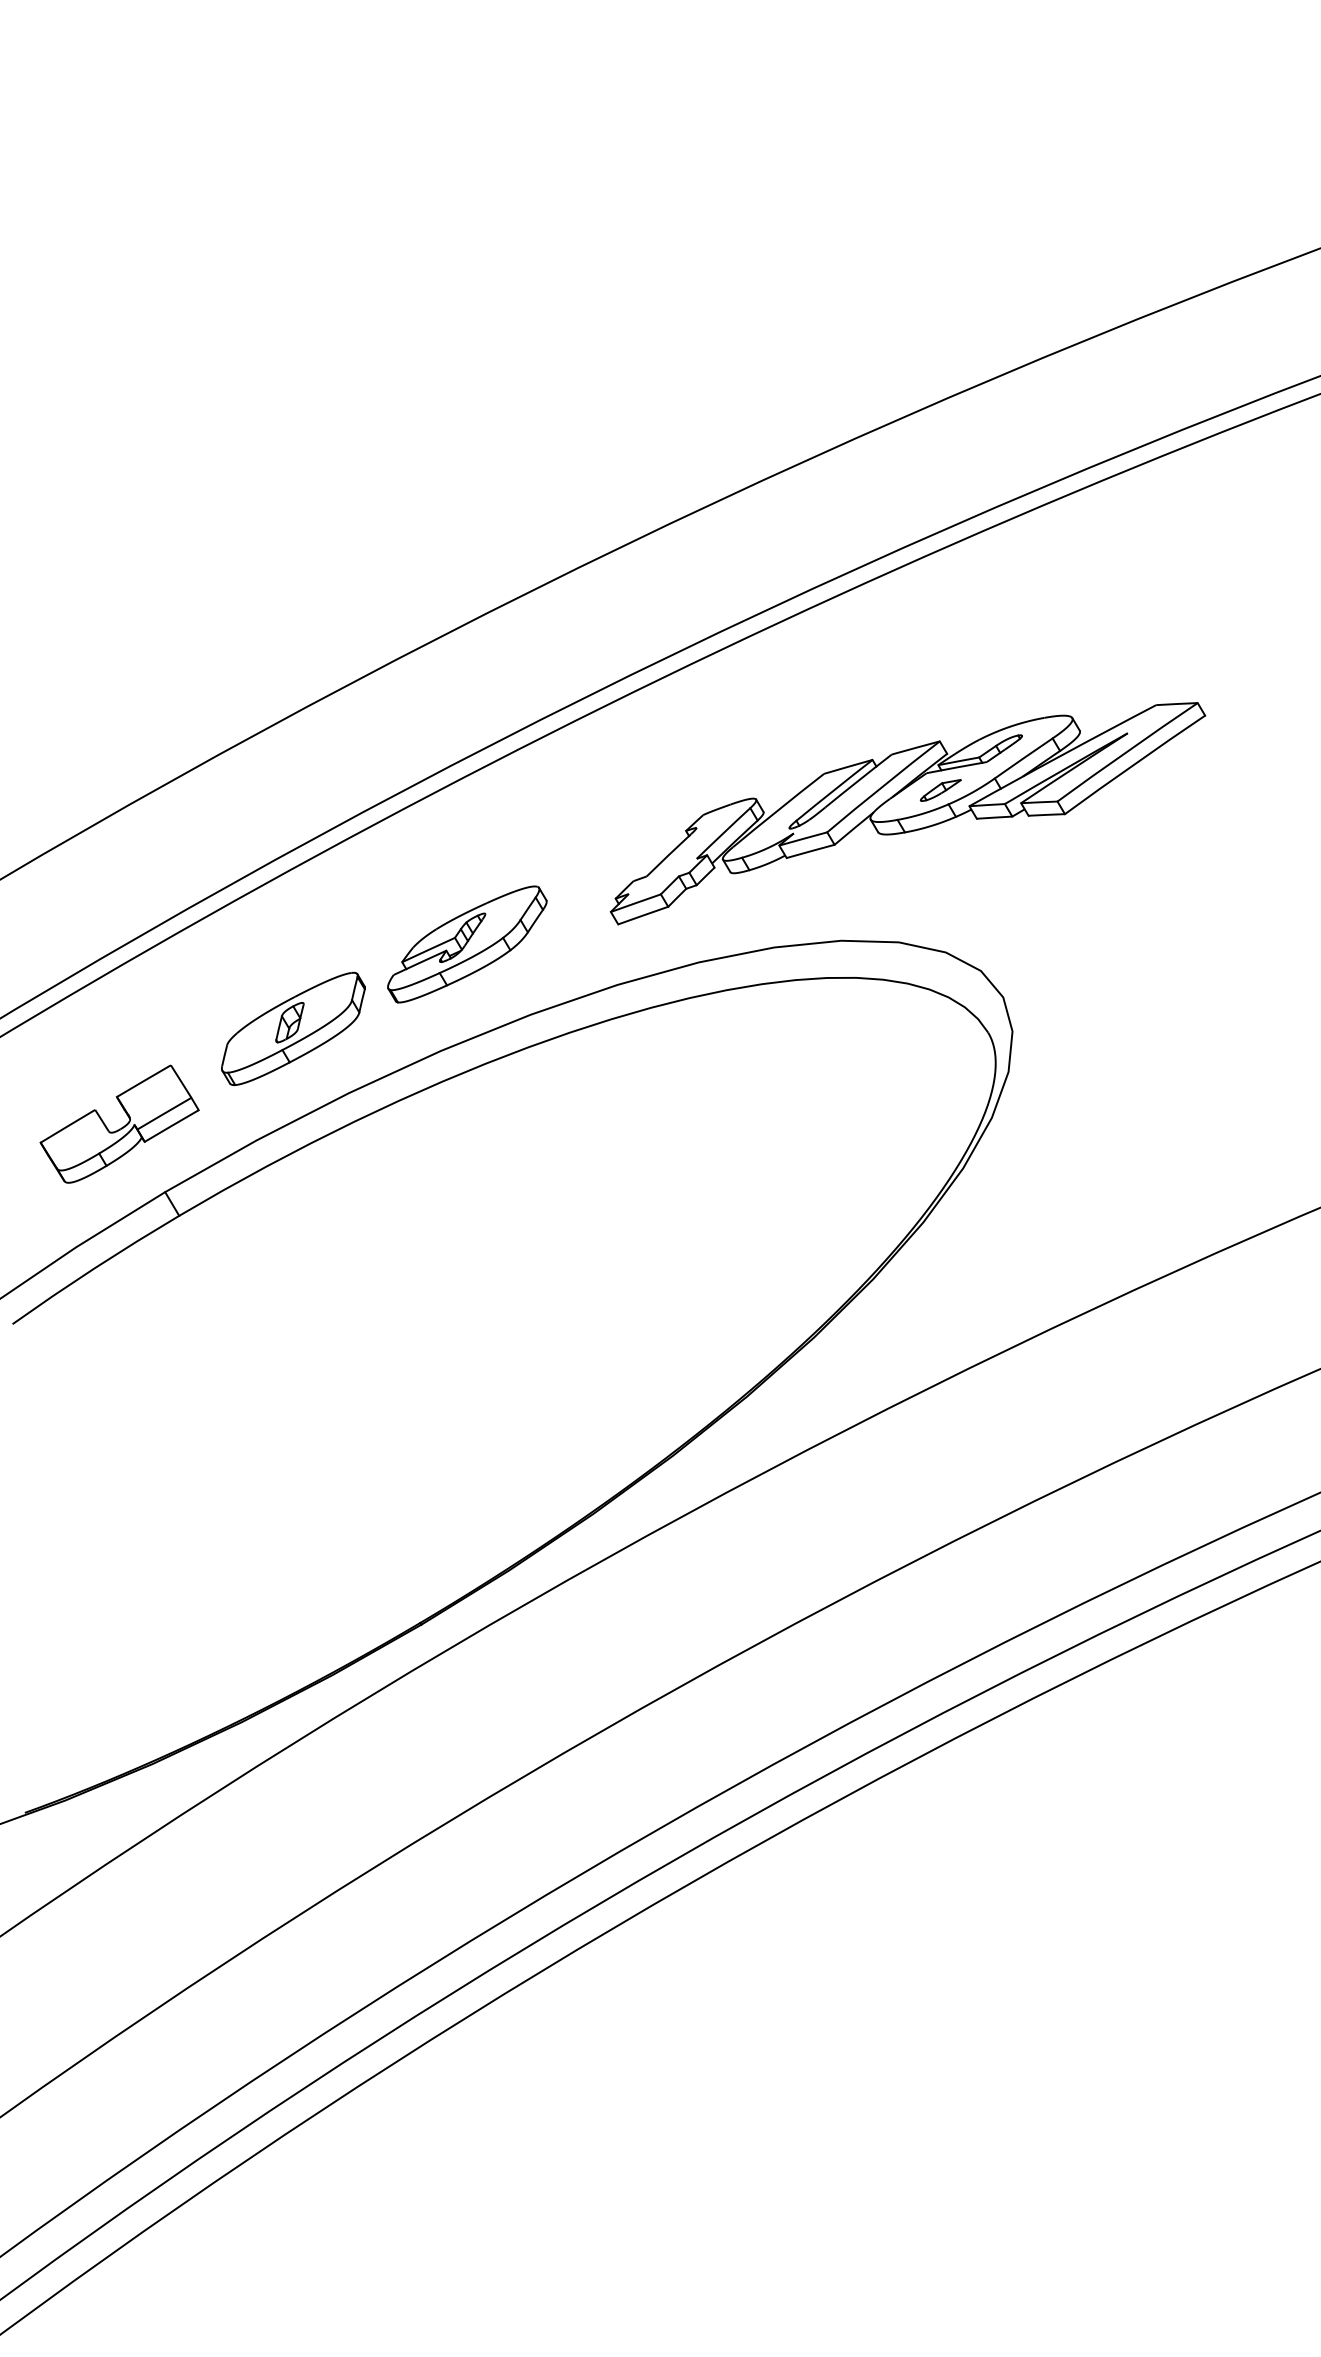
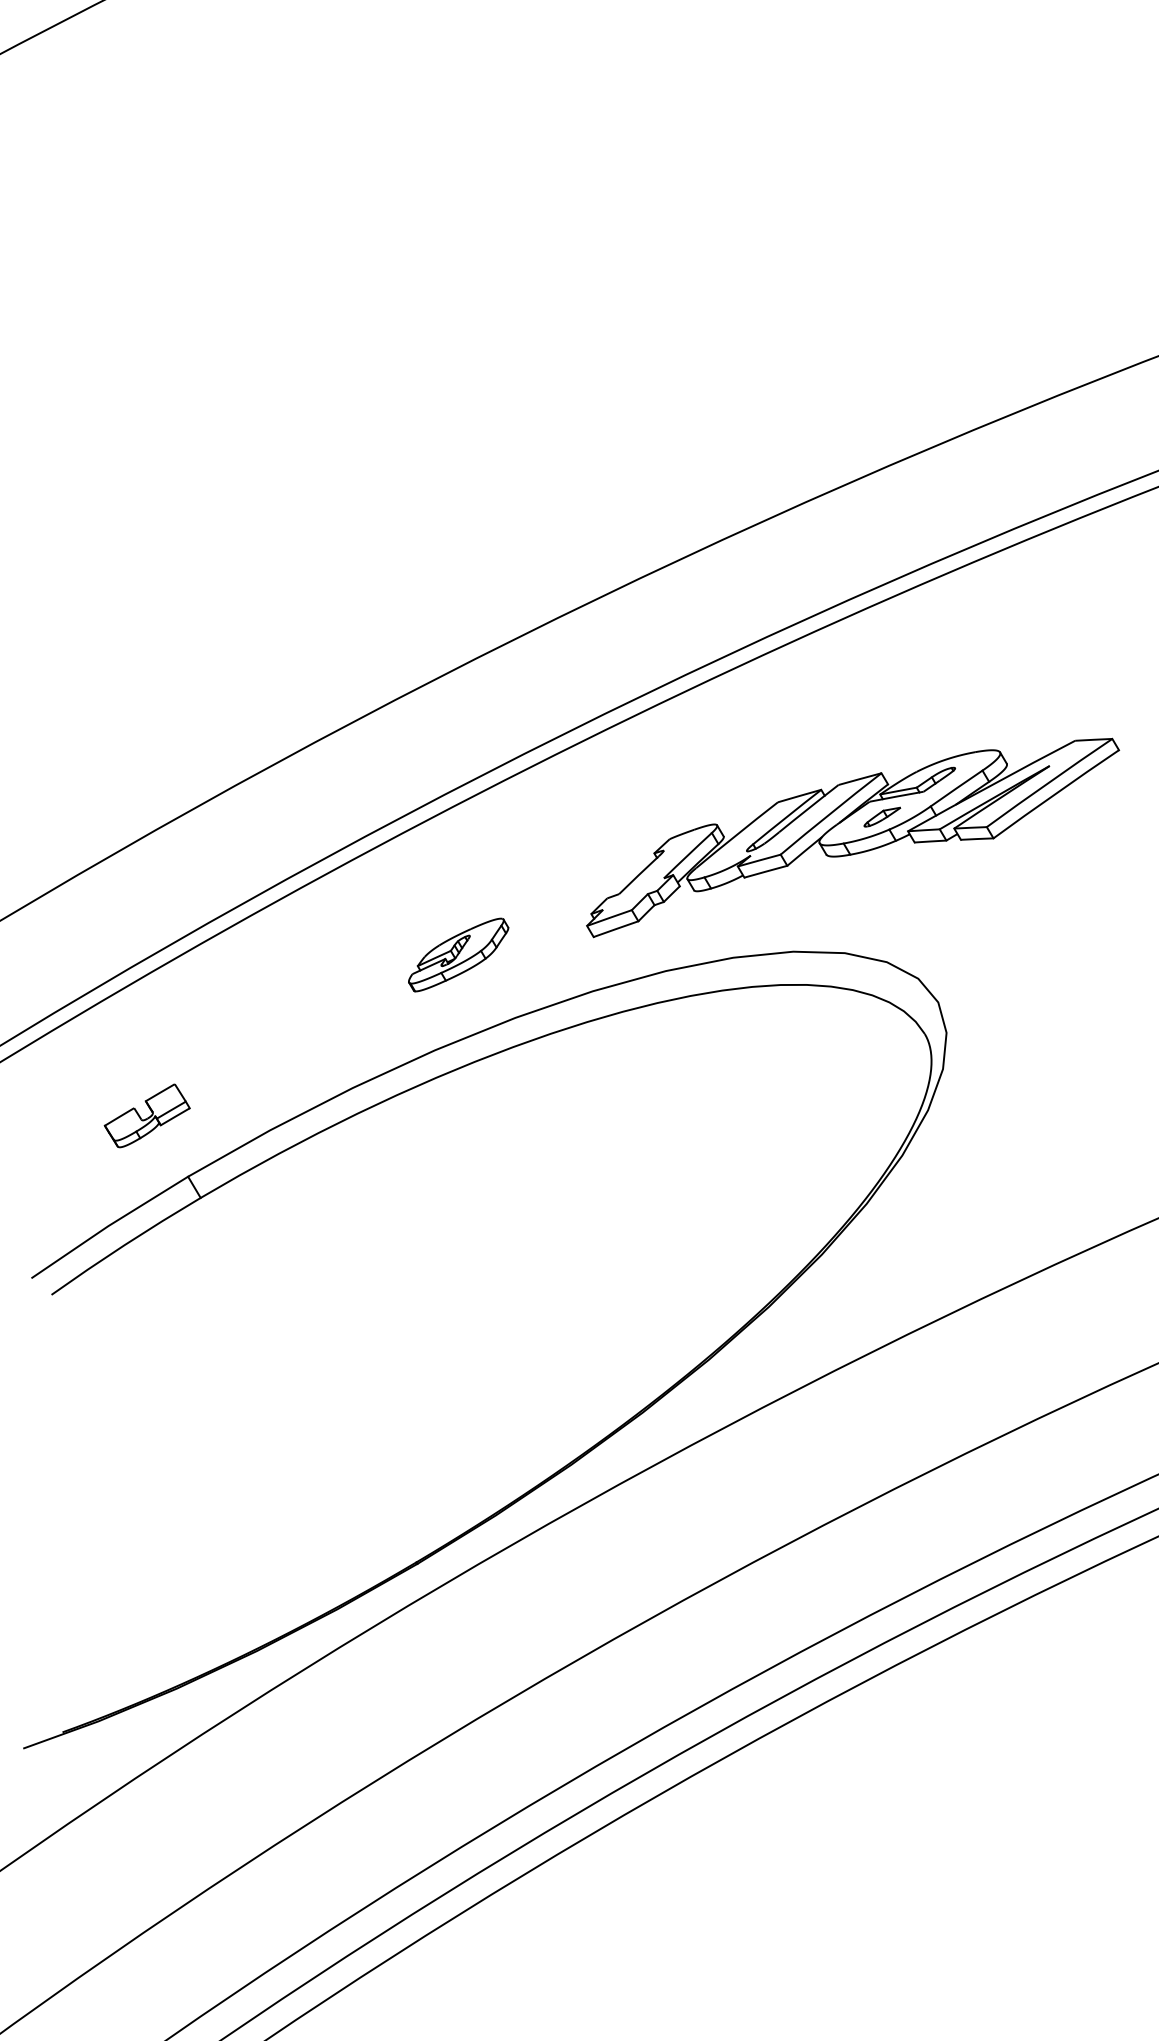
part: (467, 944) -> (458, 955), size x0.7
part: (293, 1028) -> (302, 1030), removed
part: (119, 1123) -> (147, 1115), size x0.6

